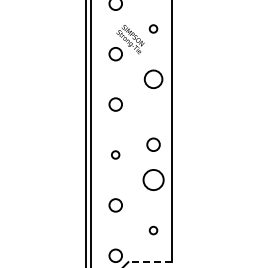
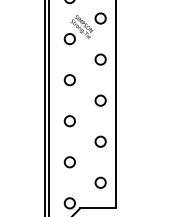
circle: (153, 28) -> (100, 18), size x1.67
circle: (153, 79) -> (100, 59), size x0.71
circle: (153, 144) -> (100, 100), moved
circle: (115, 154) -> (69, 120), size x1.67
circle: (153, 180) -> (100, 141), size x0.62
circle: (153, 230) -> (100, 182), size x1.67
line: (149, 262) -> (97, 208), dashed -> solid

